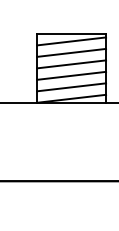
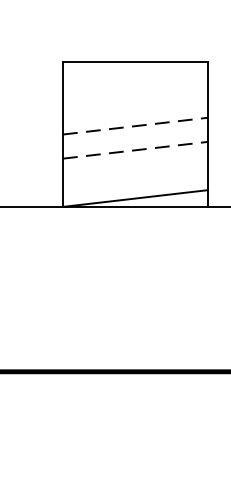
line: (71, 41) -> (135, 78), removed
line: (71, 52) -> (135, 101), removed
line: (71, 64) -> (135, 126), solid -> dashed
line: (71, 75) -> (135, 149), solid -> dashed
line: (71, 87) -> (135, 174), removed

